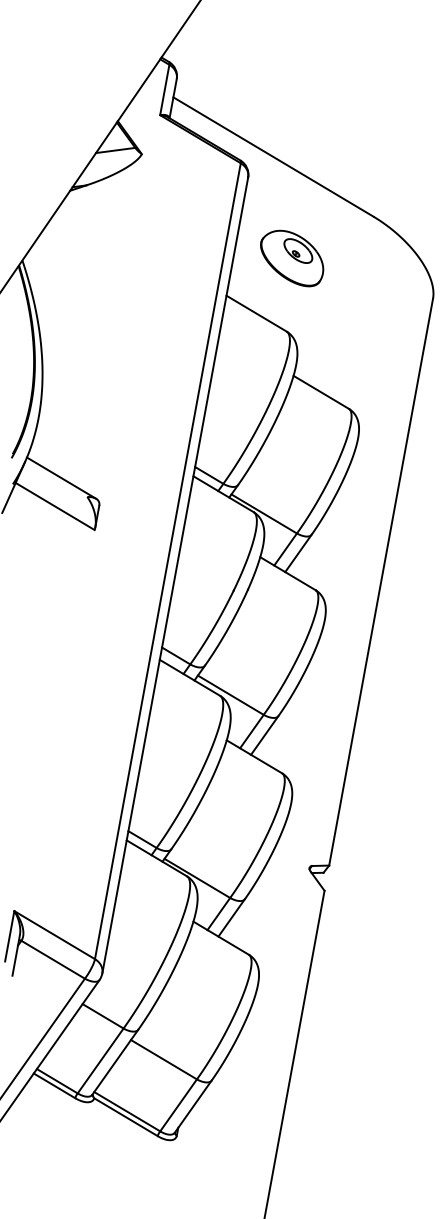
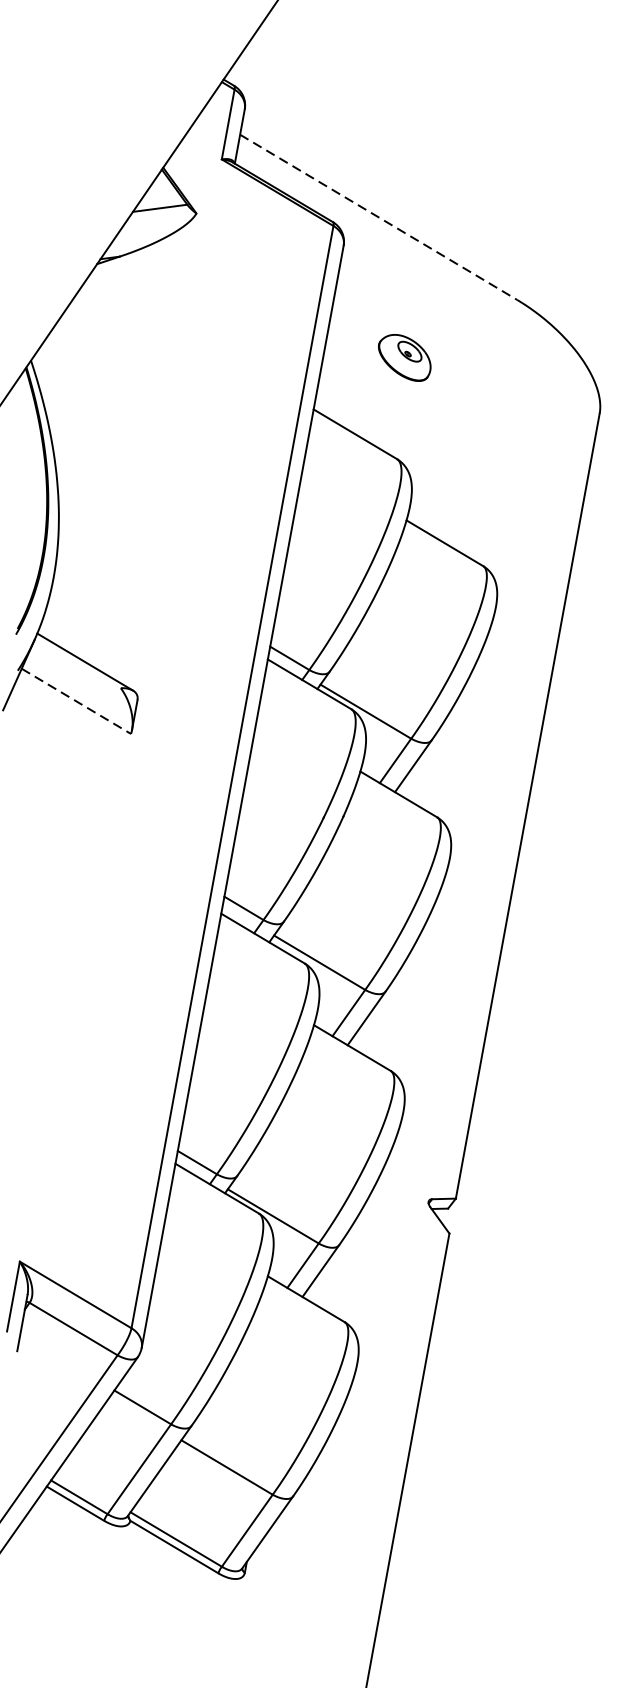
line: (273, 157) -> (378, 218), solid -> dashed
part: (292, 258) -> (405, 357), size x0.6
line: (55, 506) -> (76, 701), solid -> dashed

